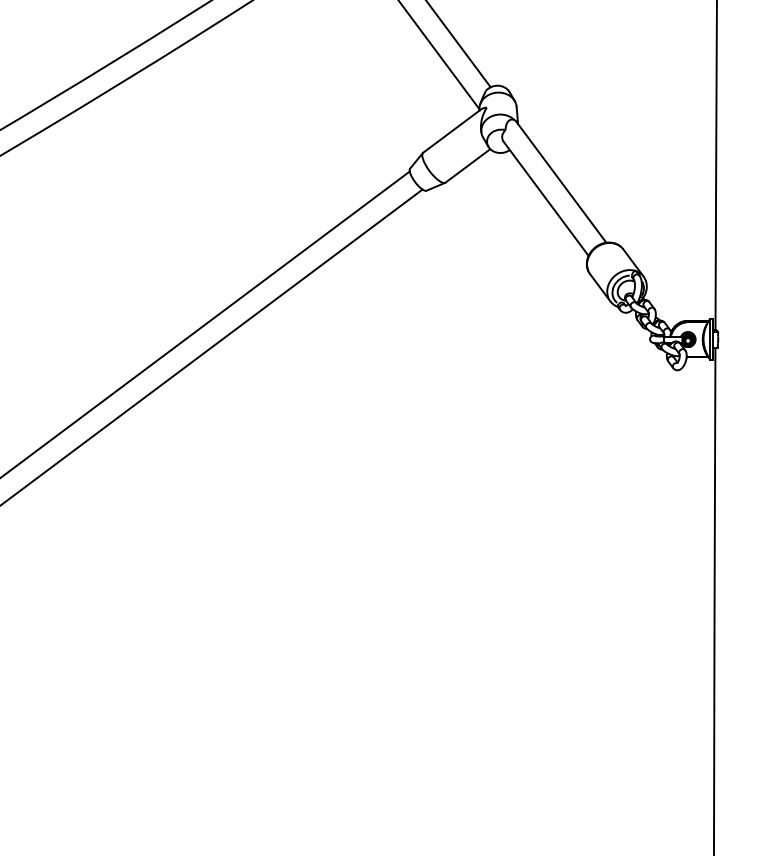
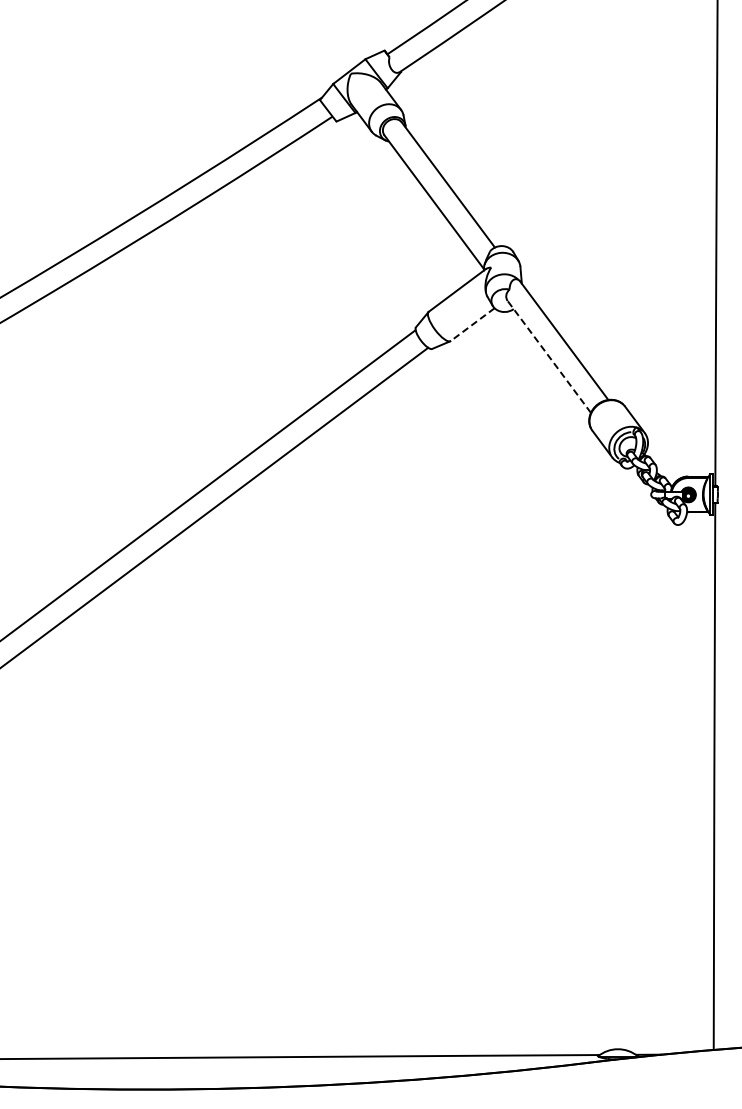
line: (467, 165) -> (472, 324), solid -> dashed
line: (546, 198) -> (549, 356), solid -> dashed

